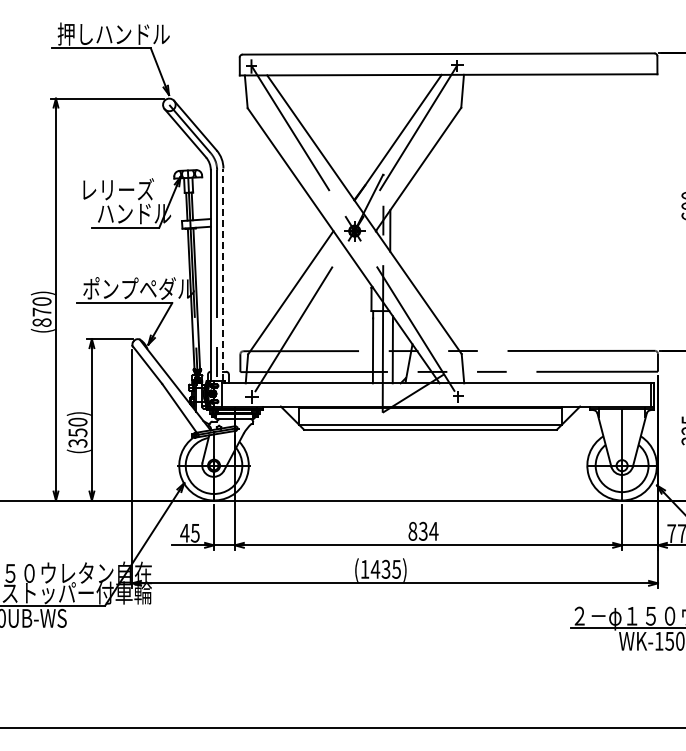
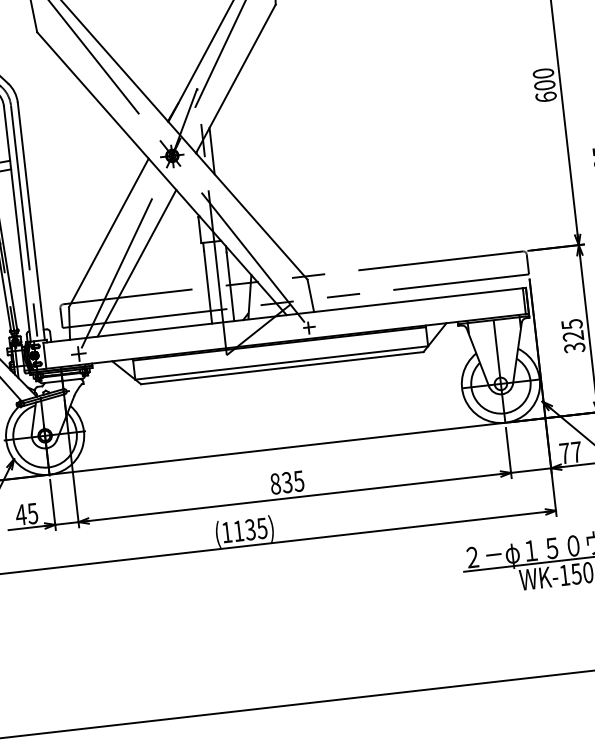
line: (223, 274) -> (31, 221), dashed -> solid
line: (312, 322) -> (136, 263), added
text: (433, 531) -> (298, 481), 834 -> 835
text: (375, 569) -> (238, 531), (1435) -> (1135)

